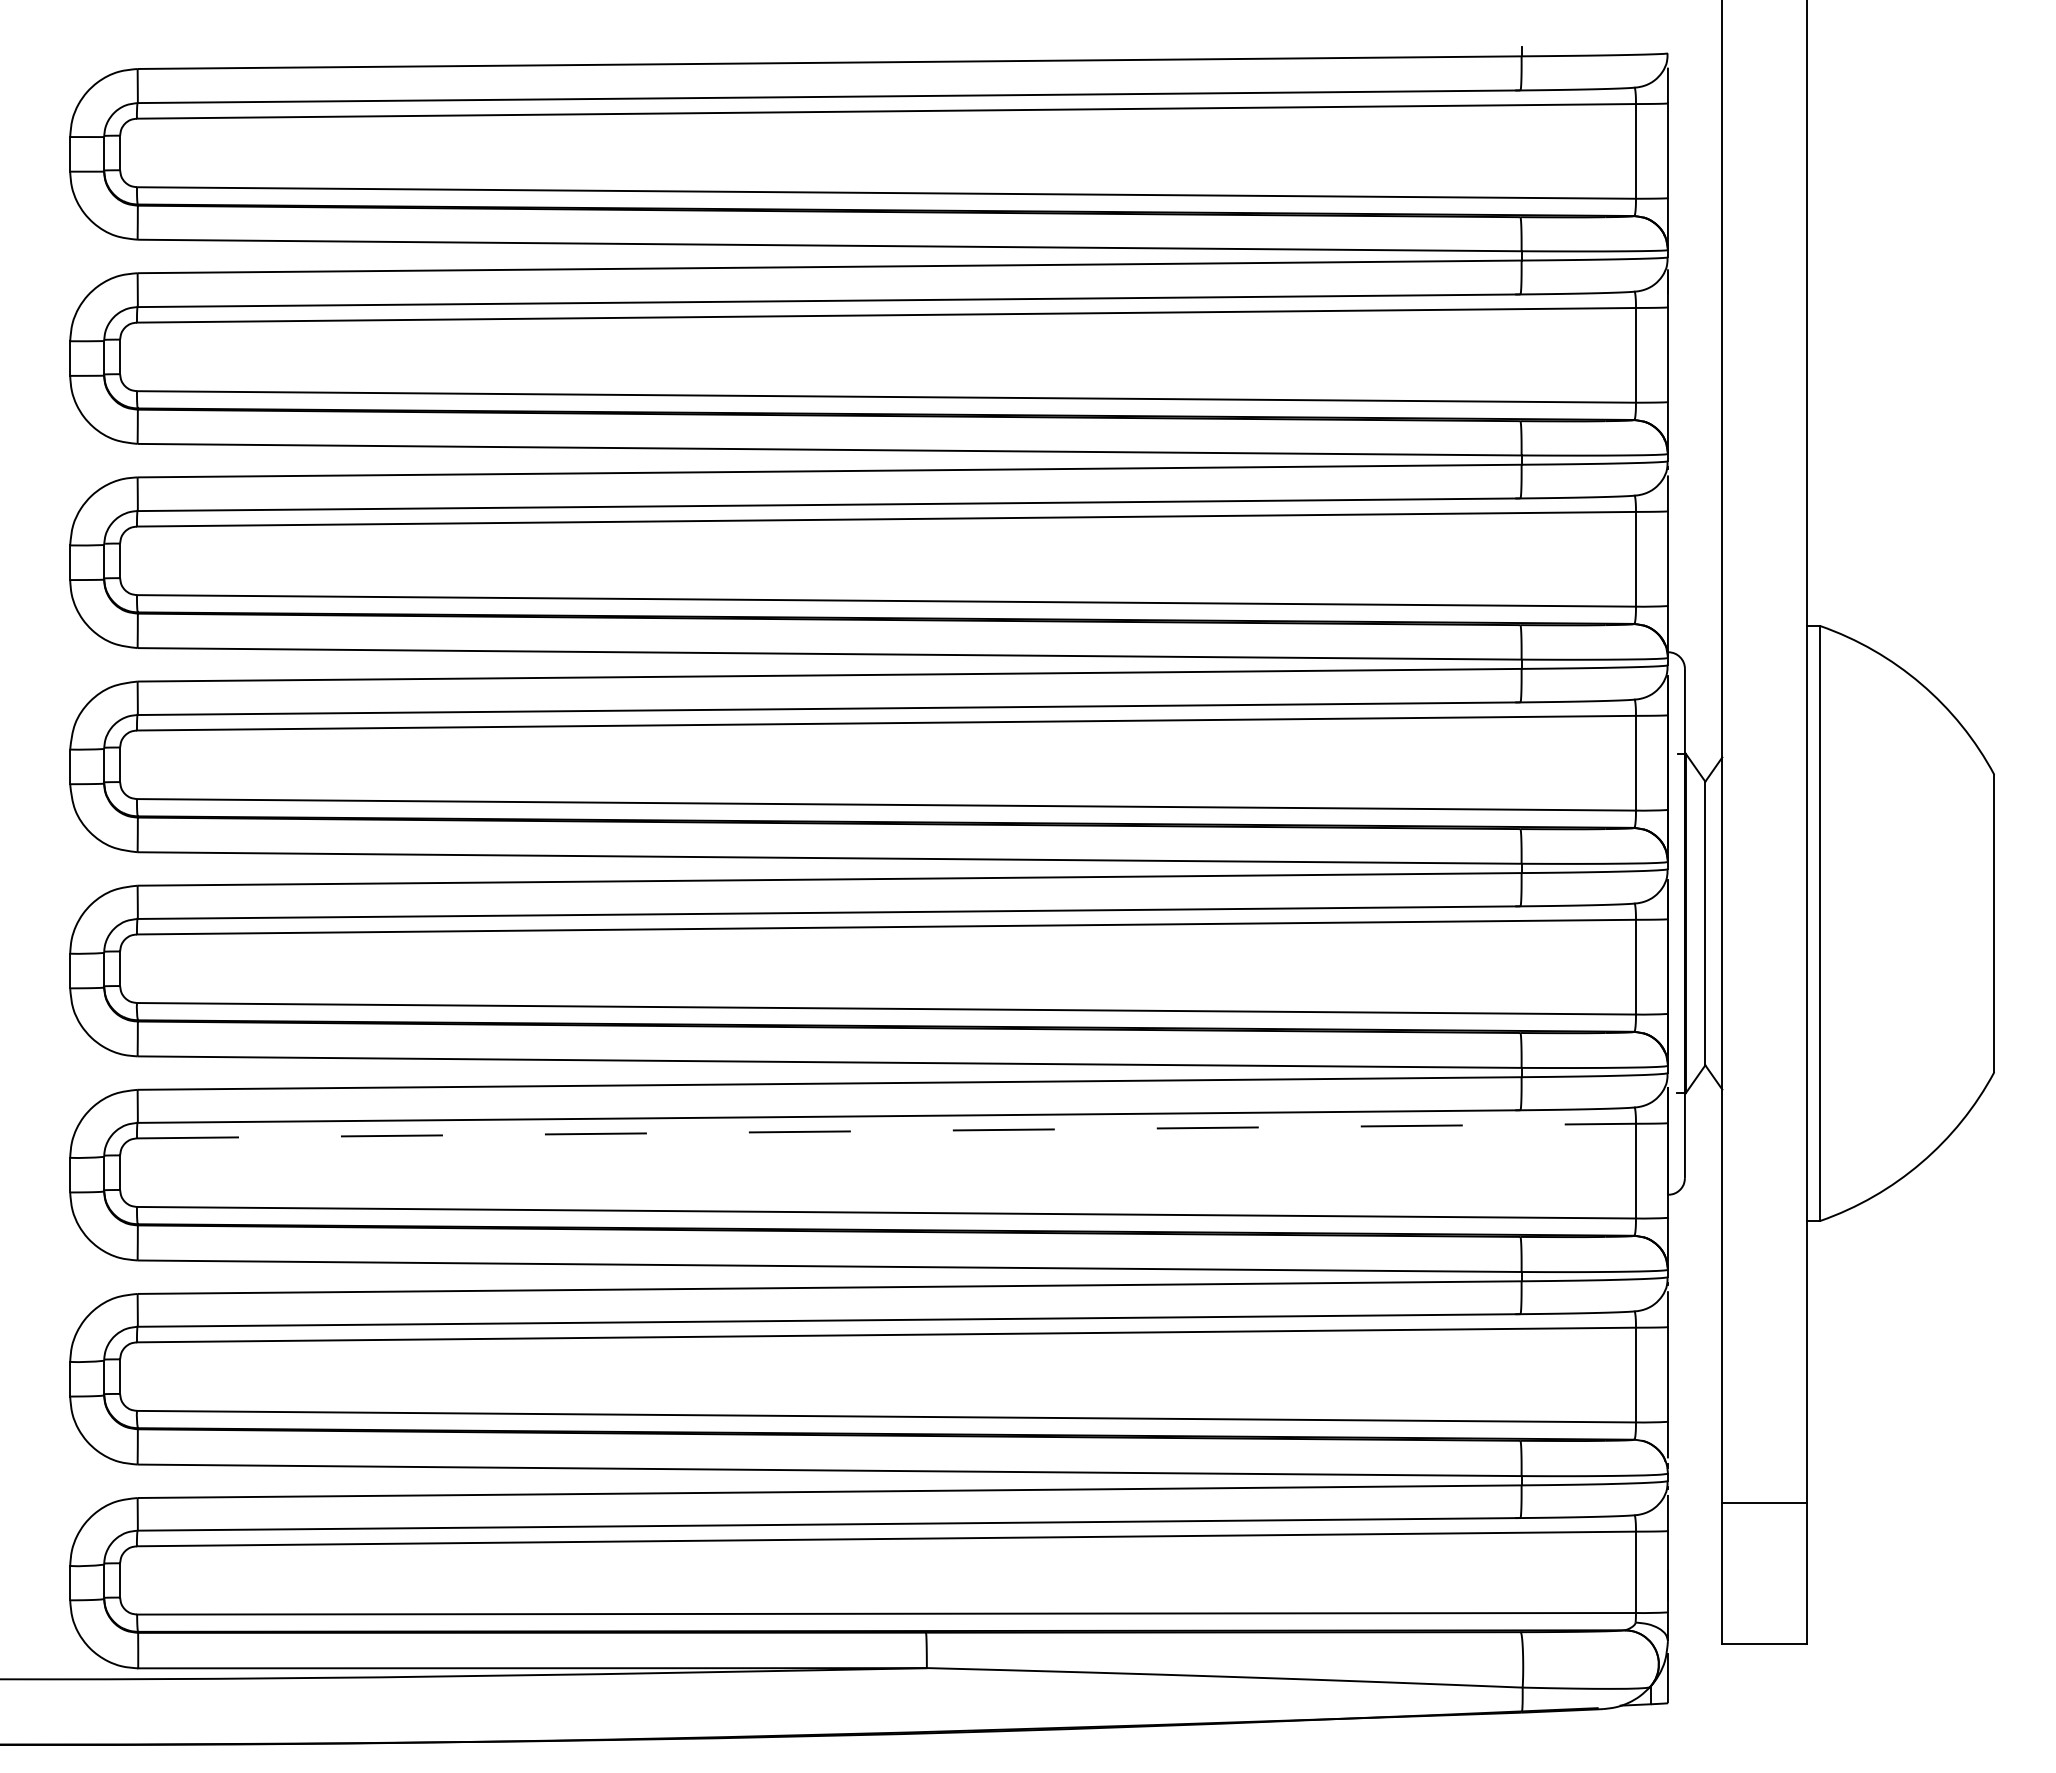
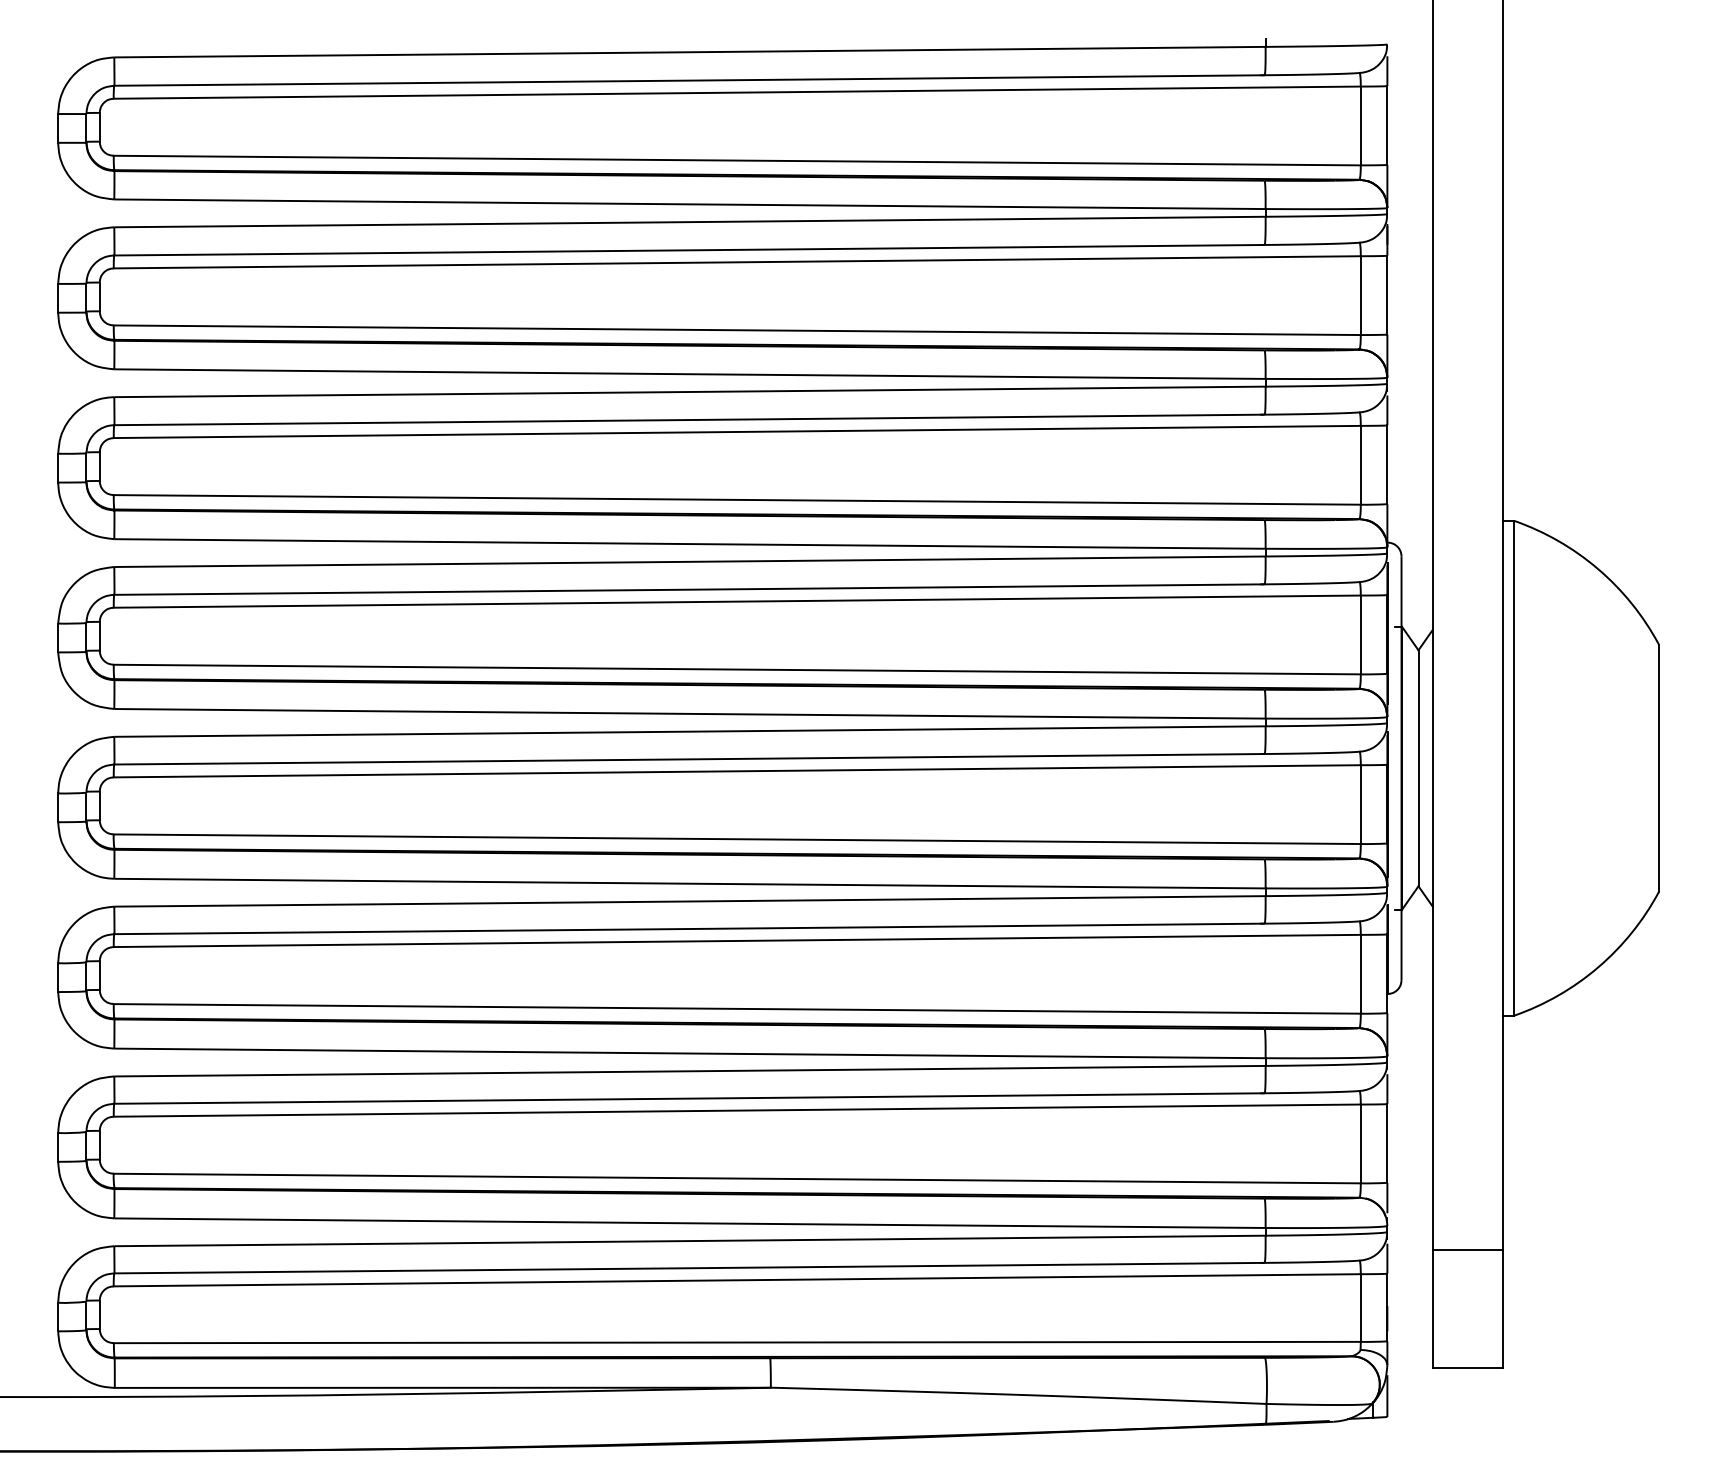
line: (886, 1131) -> (737, 941), dashed -> solid

